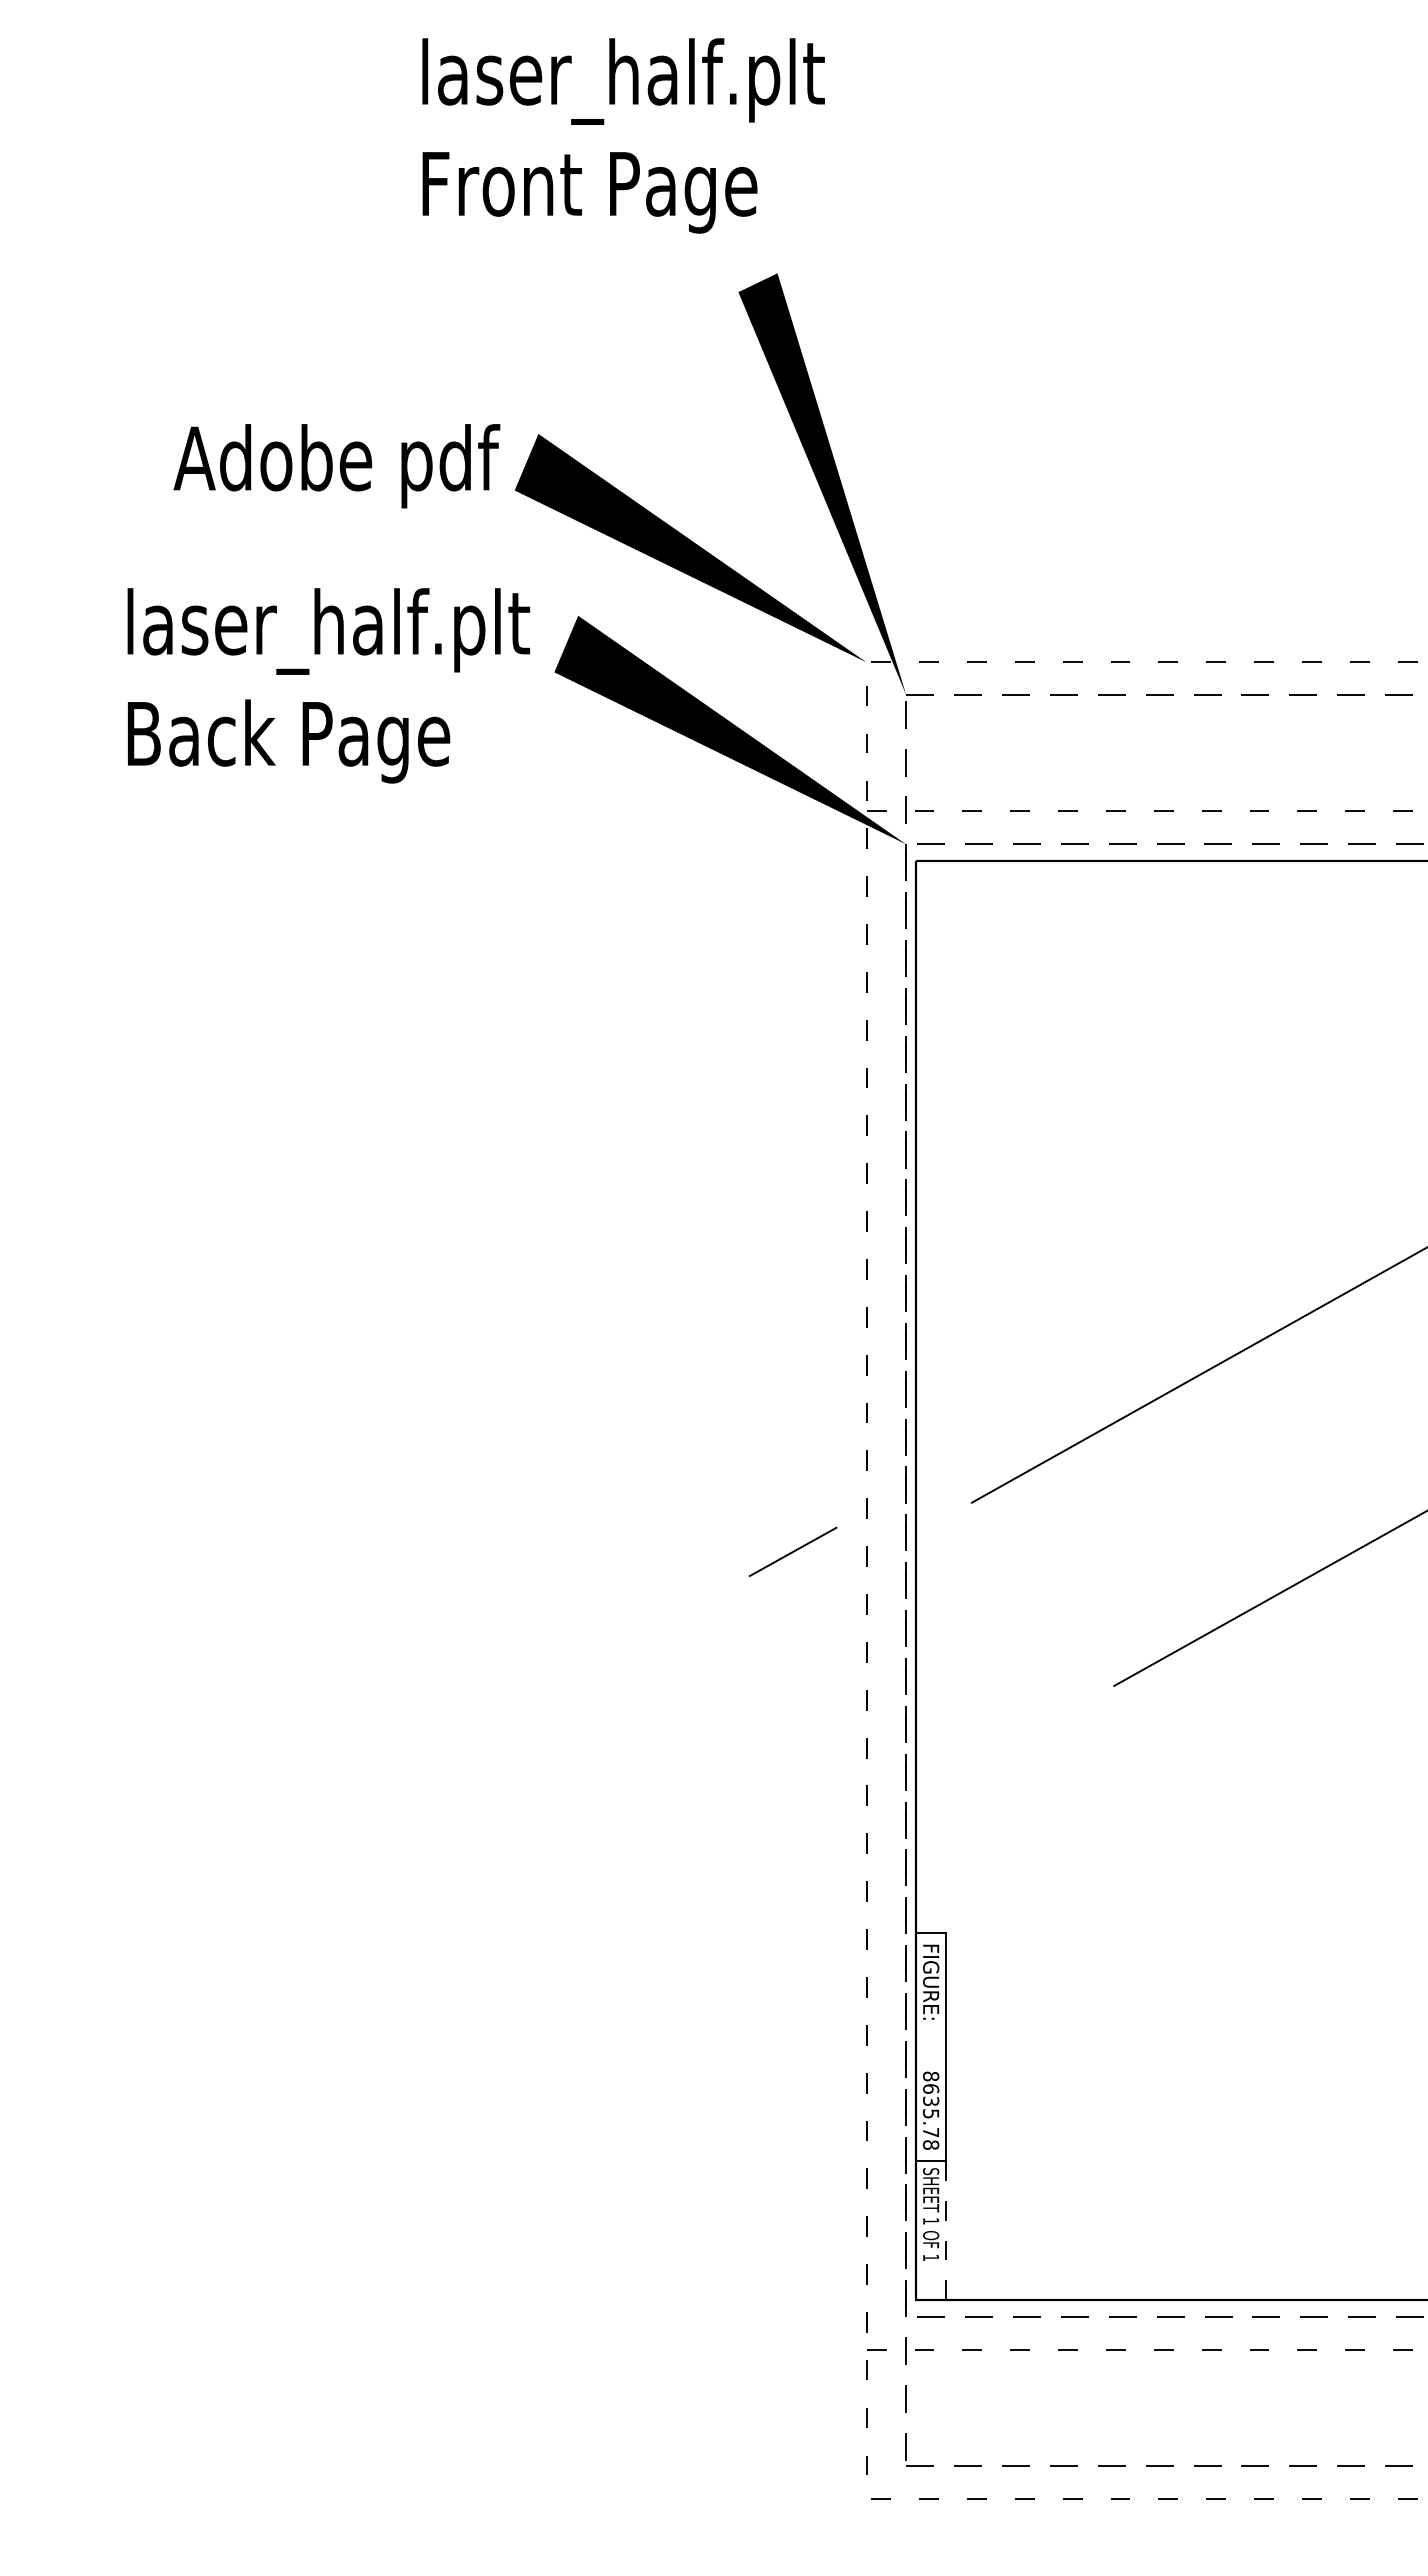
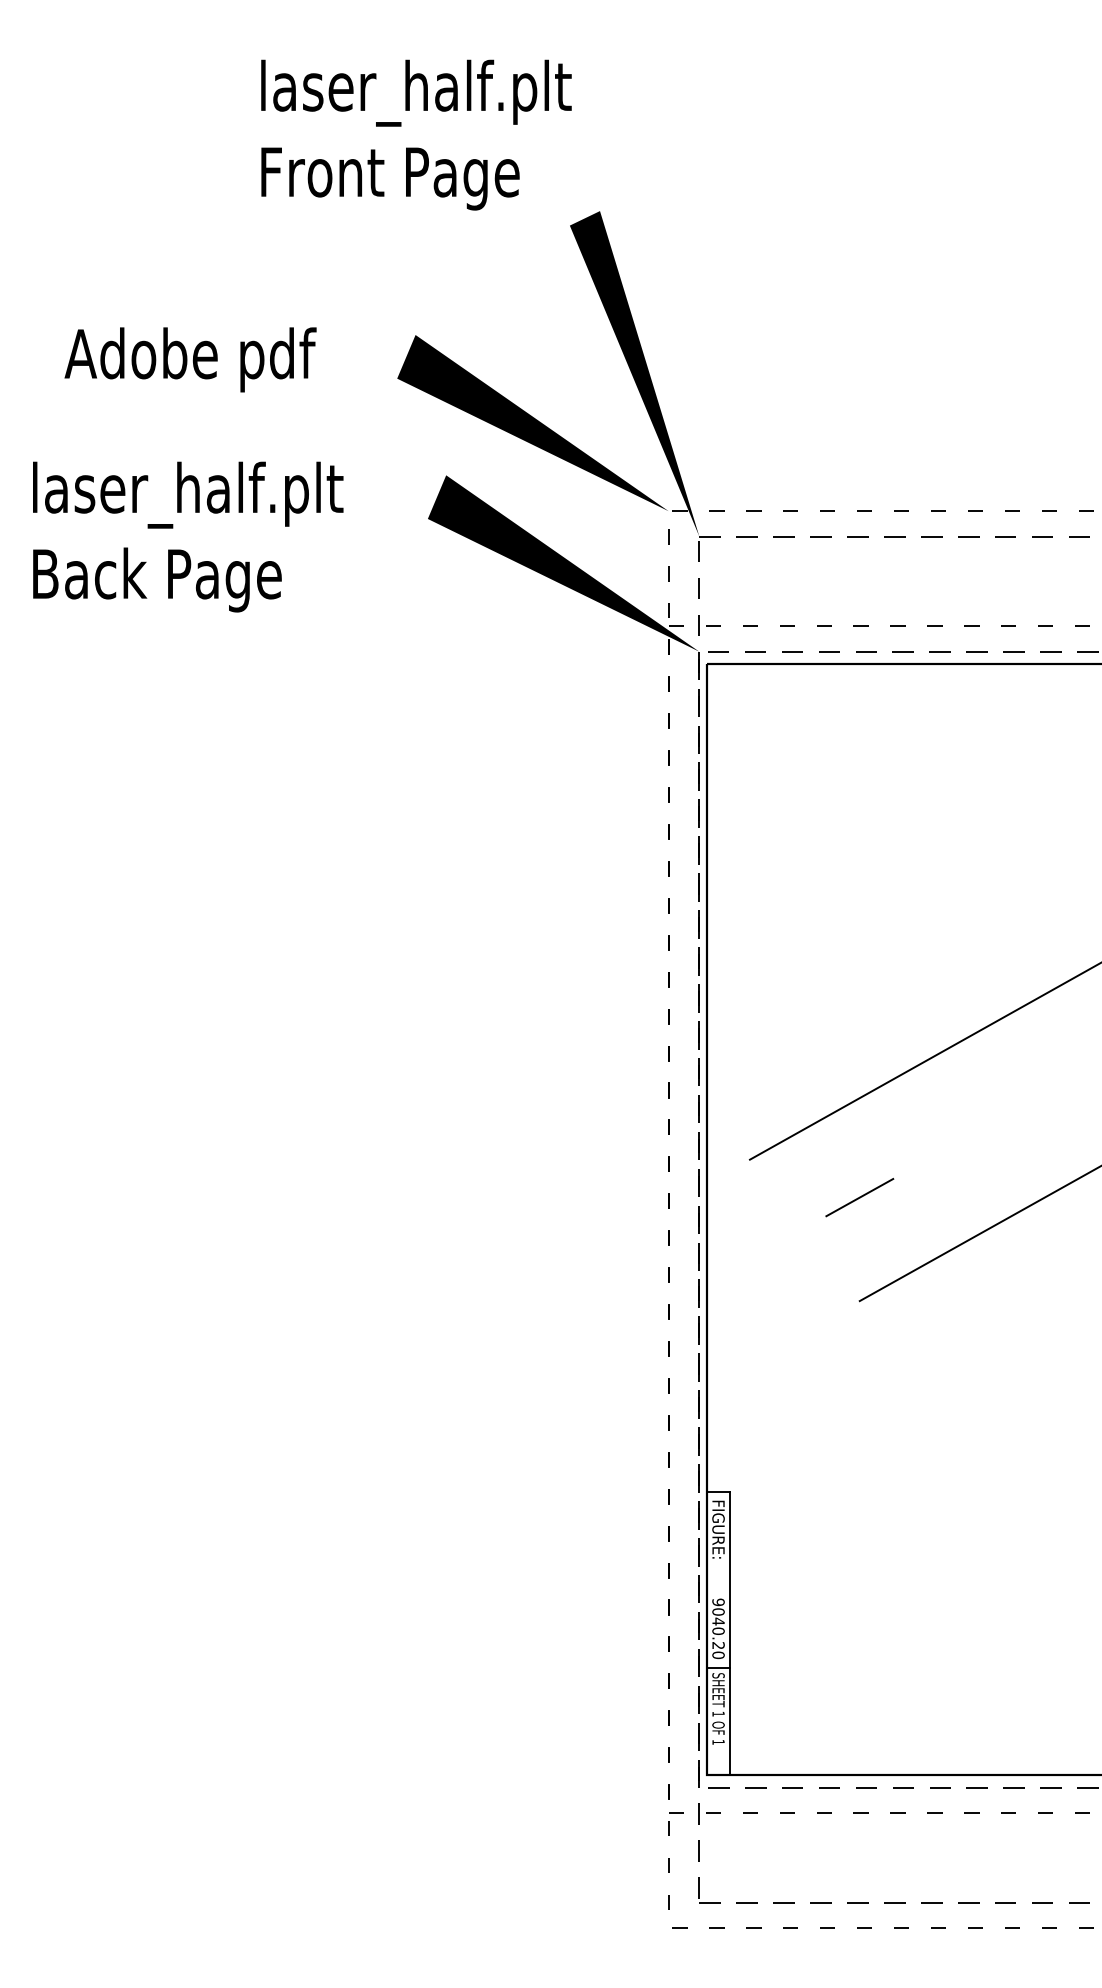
text: (623, 135) -> (416, 134), moved
text: (336, 466) -> (190, 360), moved
text: (328, 685) -> (187, 536), moved
line: (792, 1551) -> (859, 1197), moved
text: (931, 2110) -> (718, 1628), 8635.78 -> 9040.20
line: (946, 2230) -> (730, 1721), dashed -> solid

